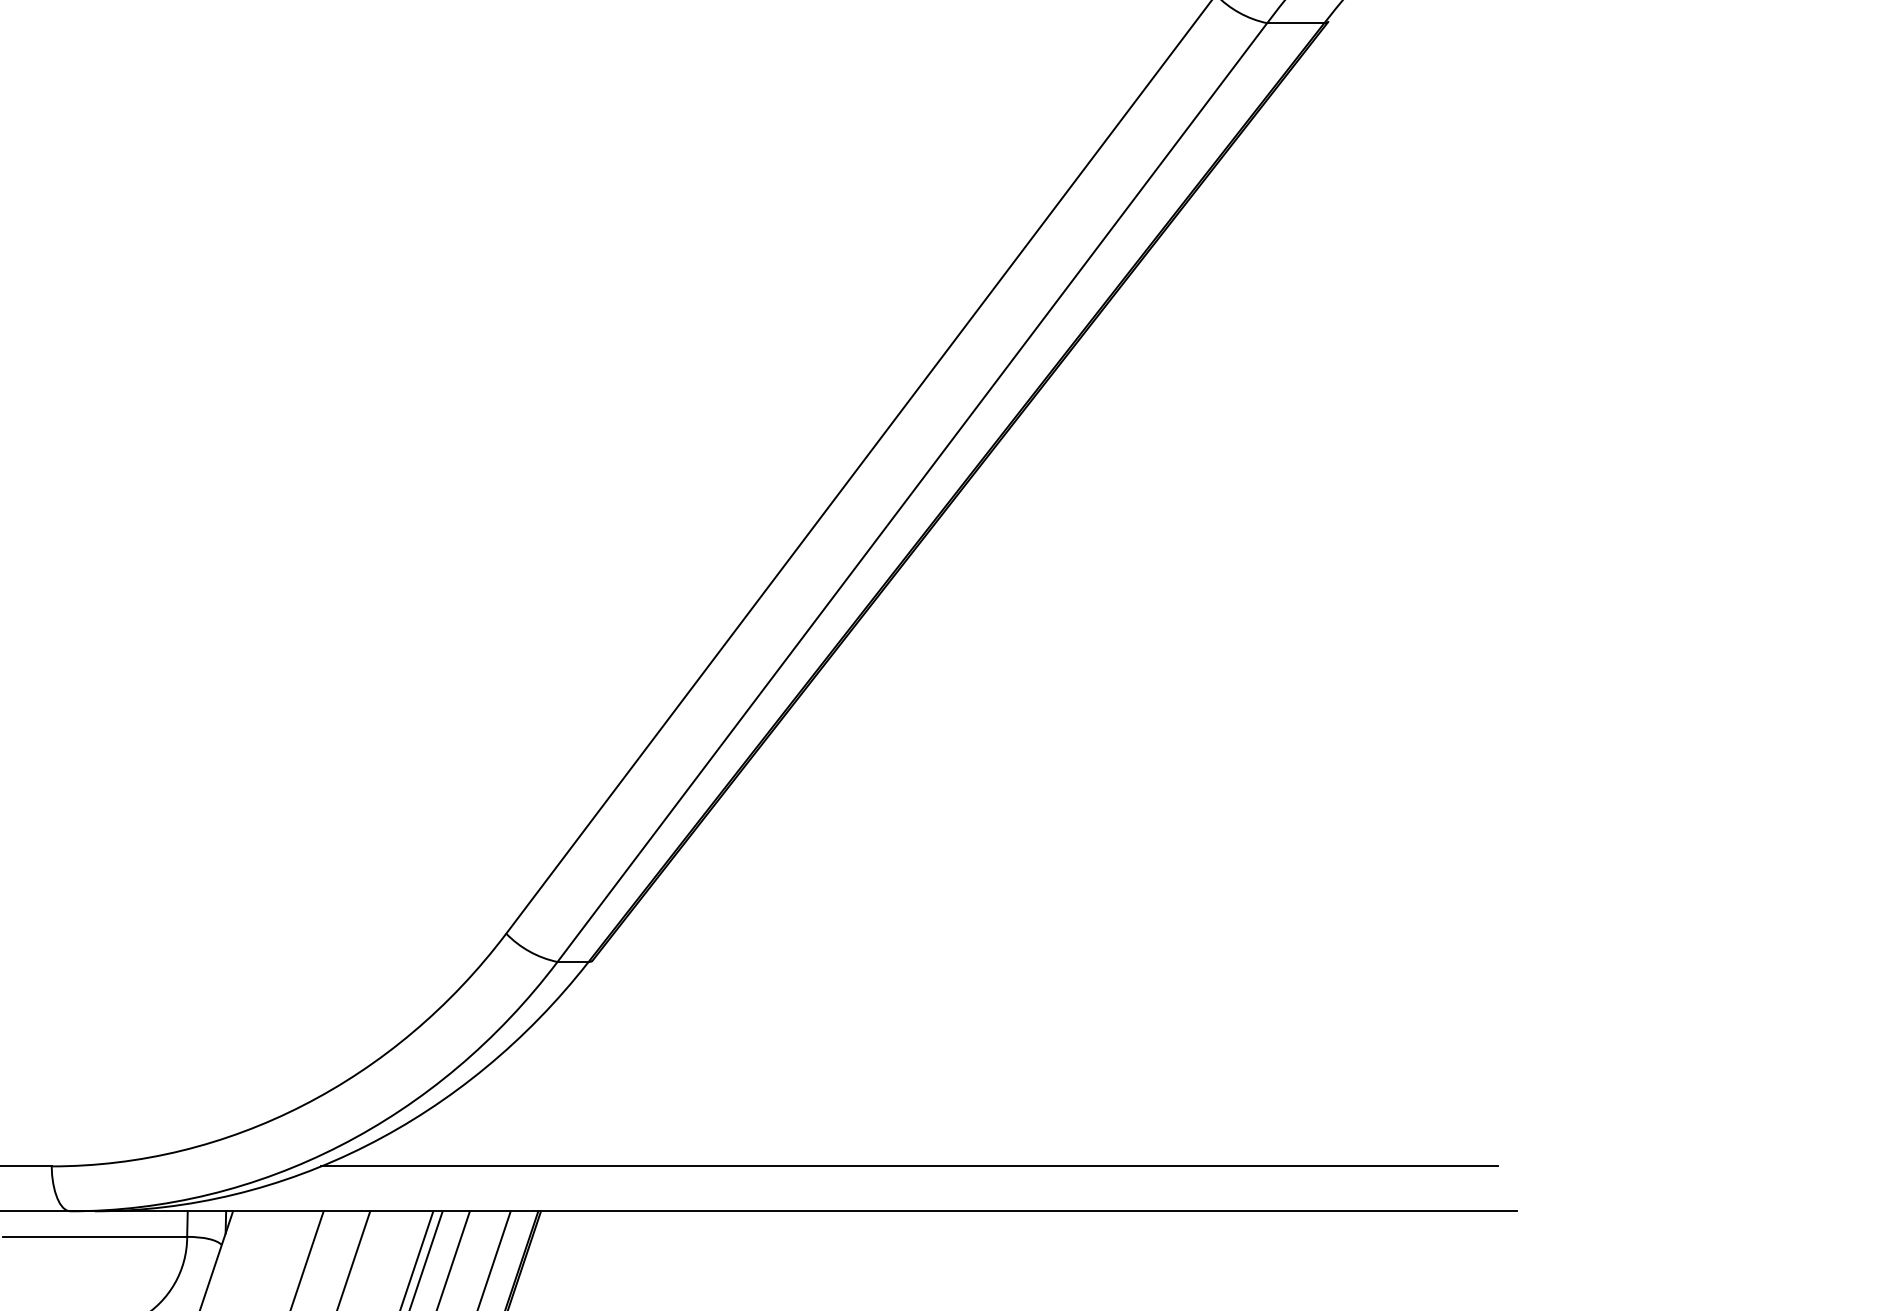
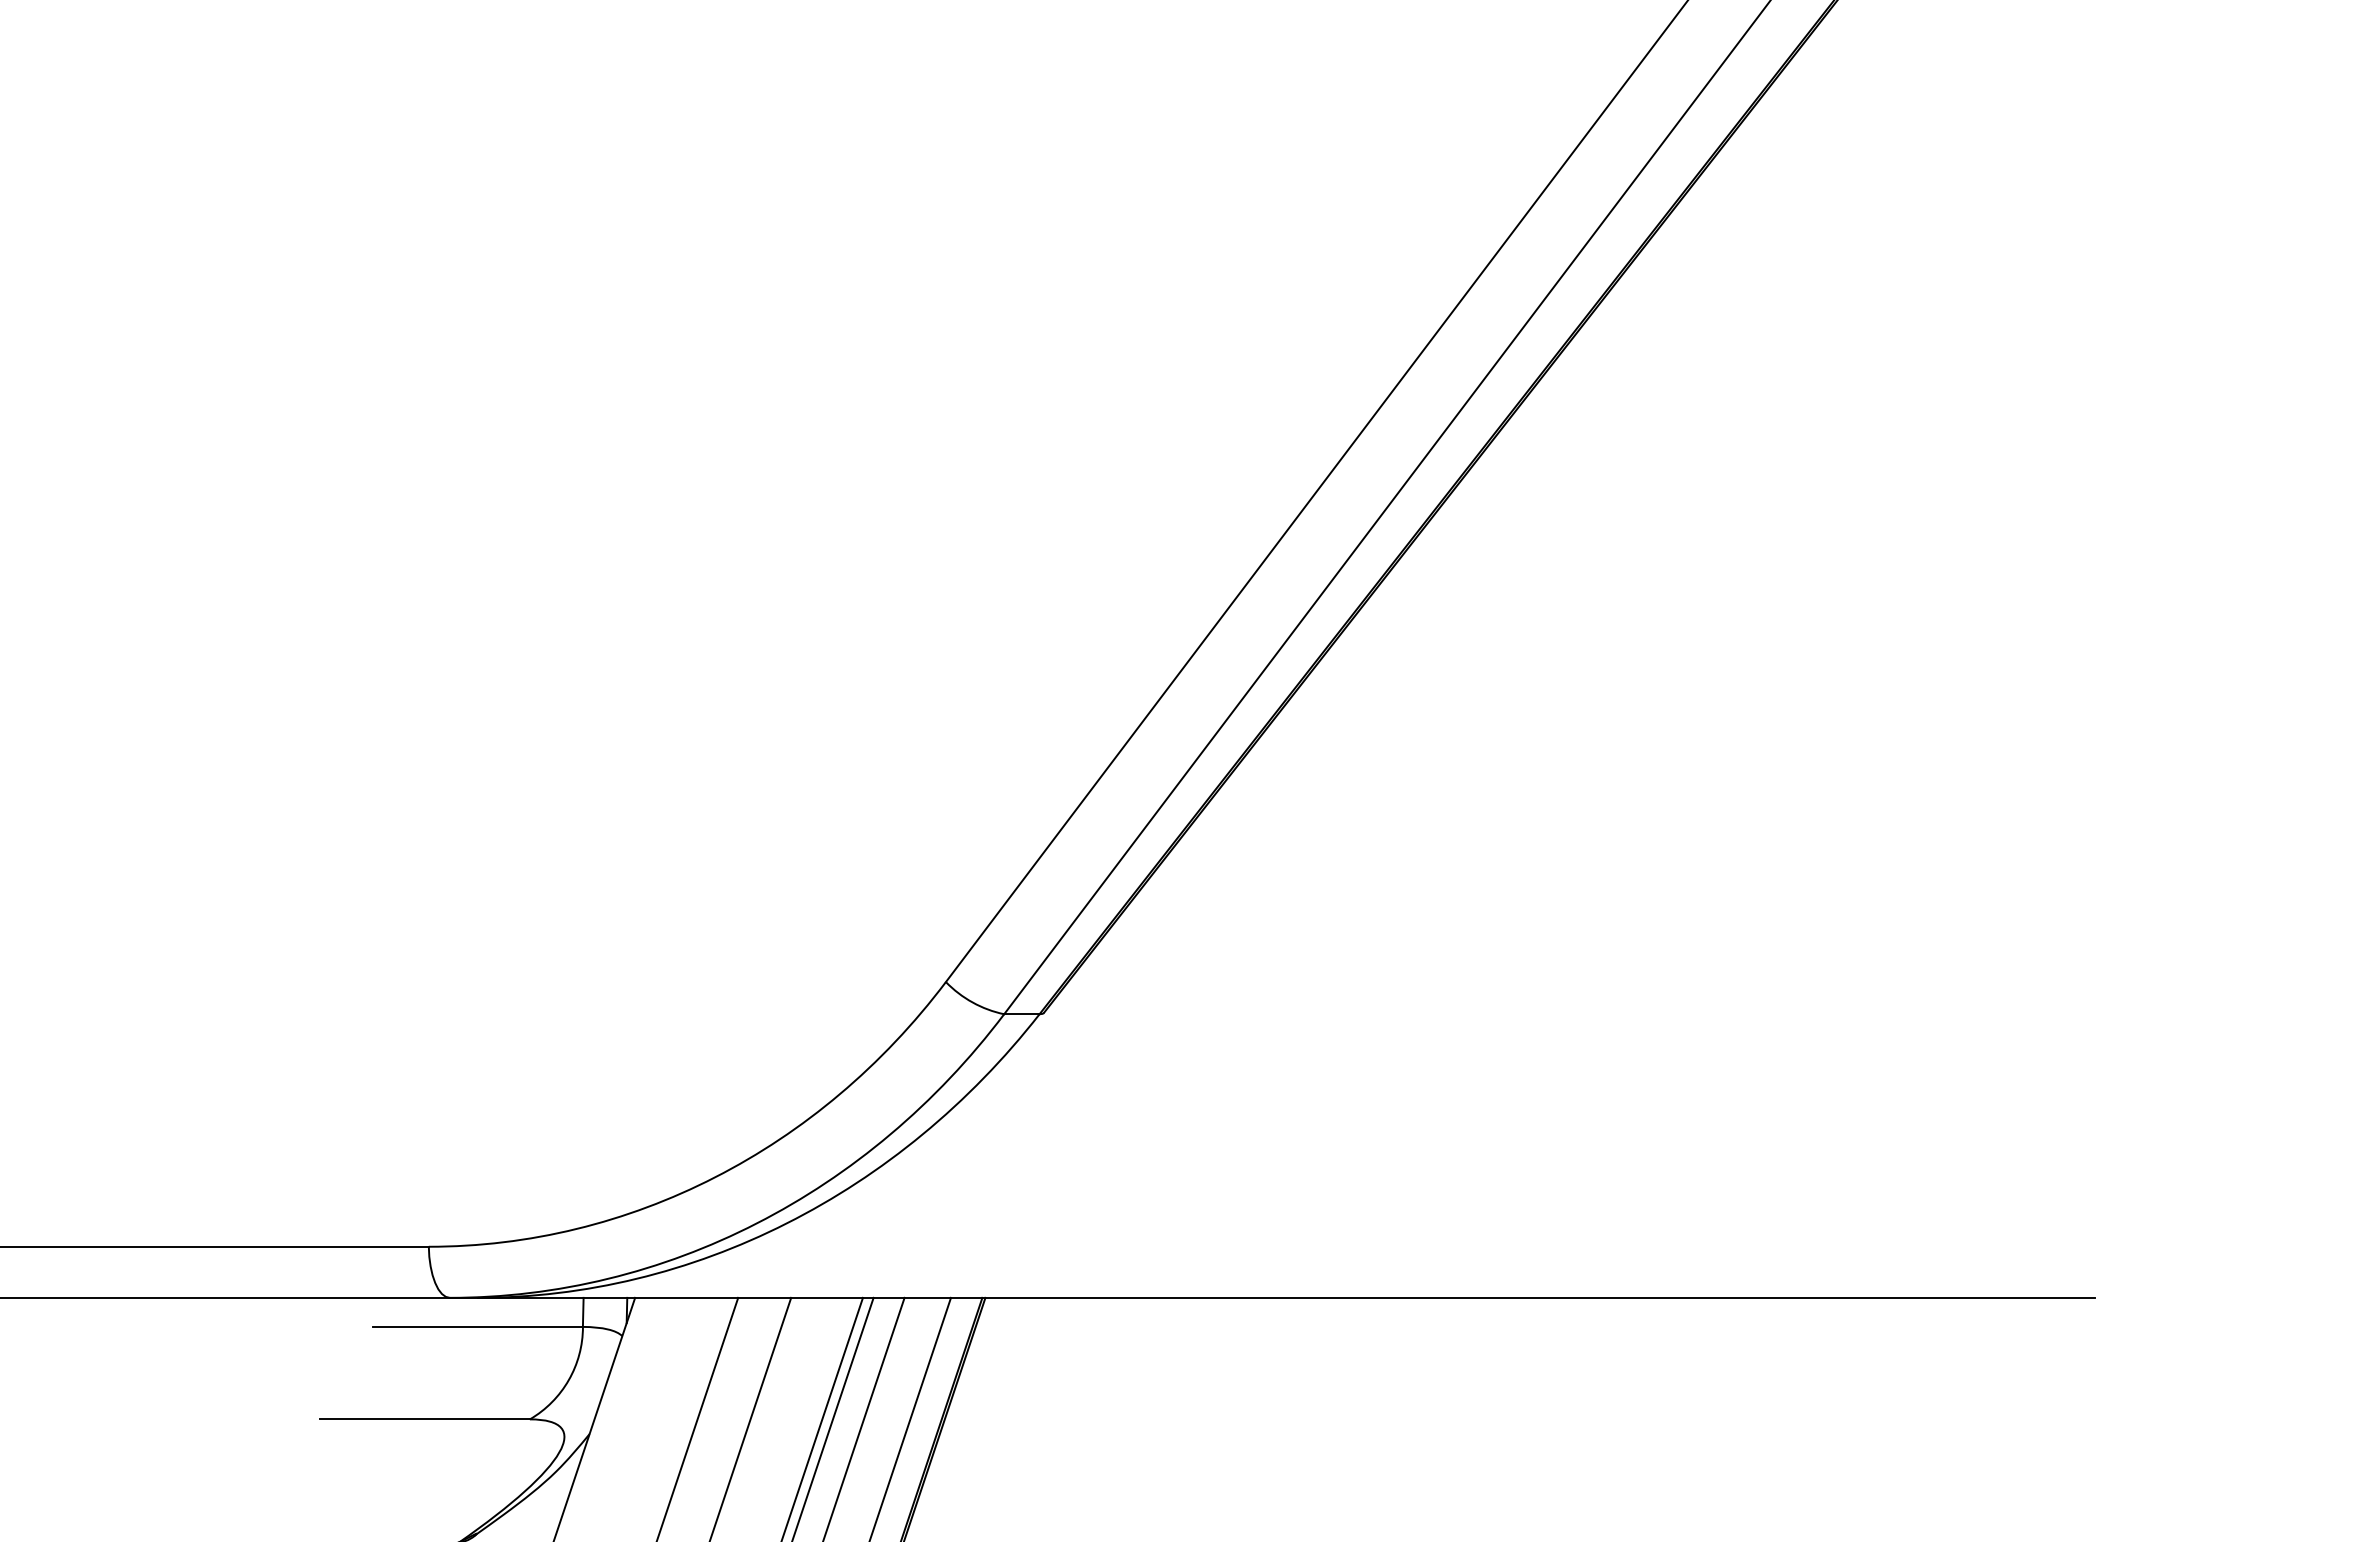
line: (909, 1166) -> (1404, 1246), removed

